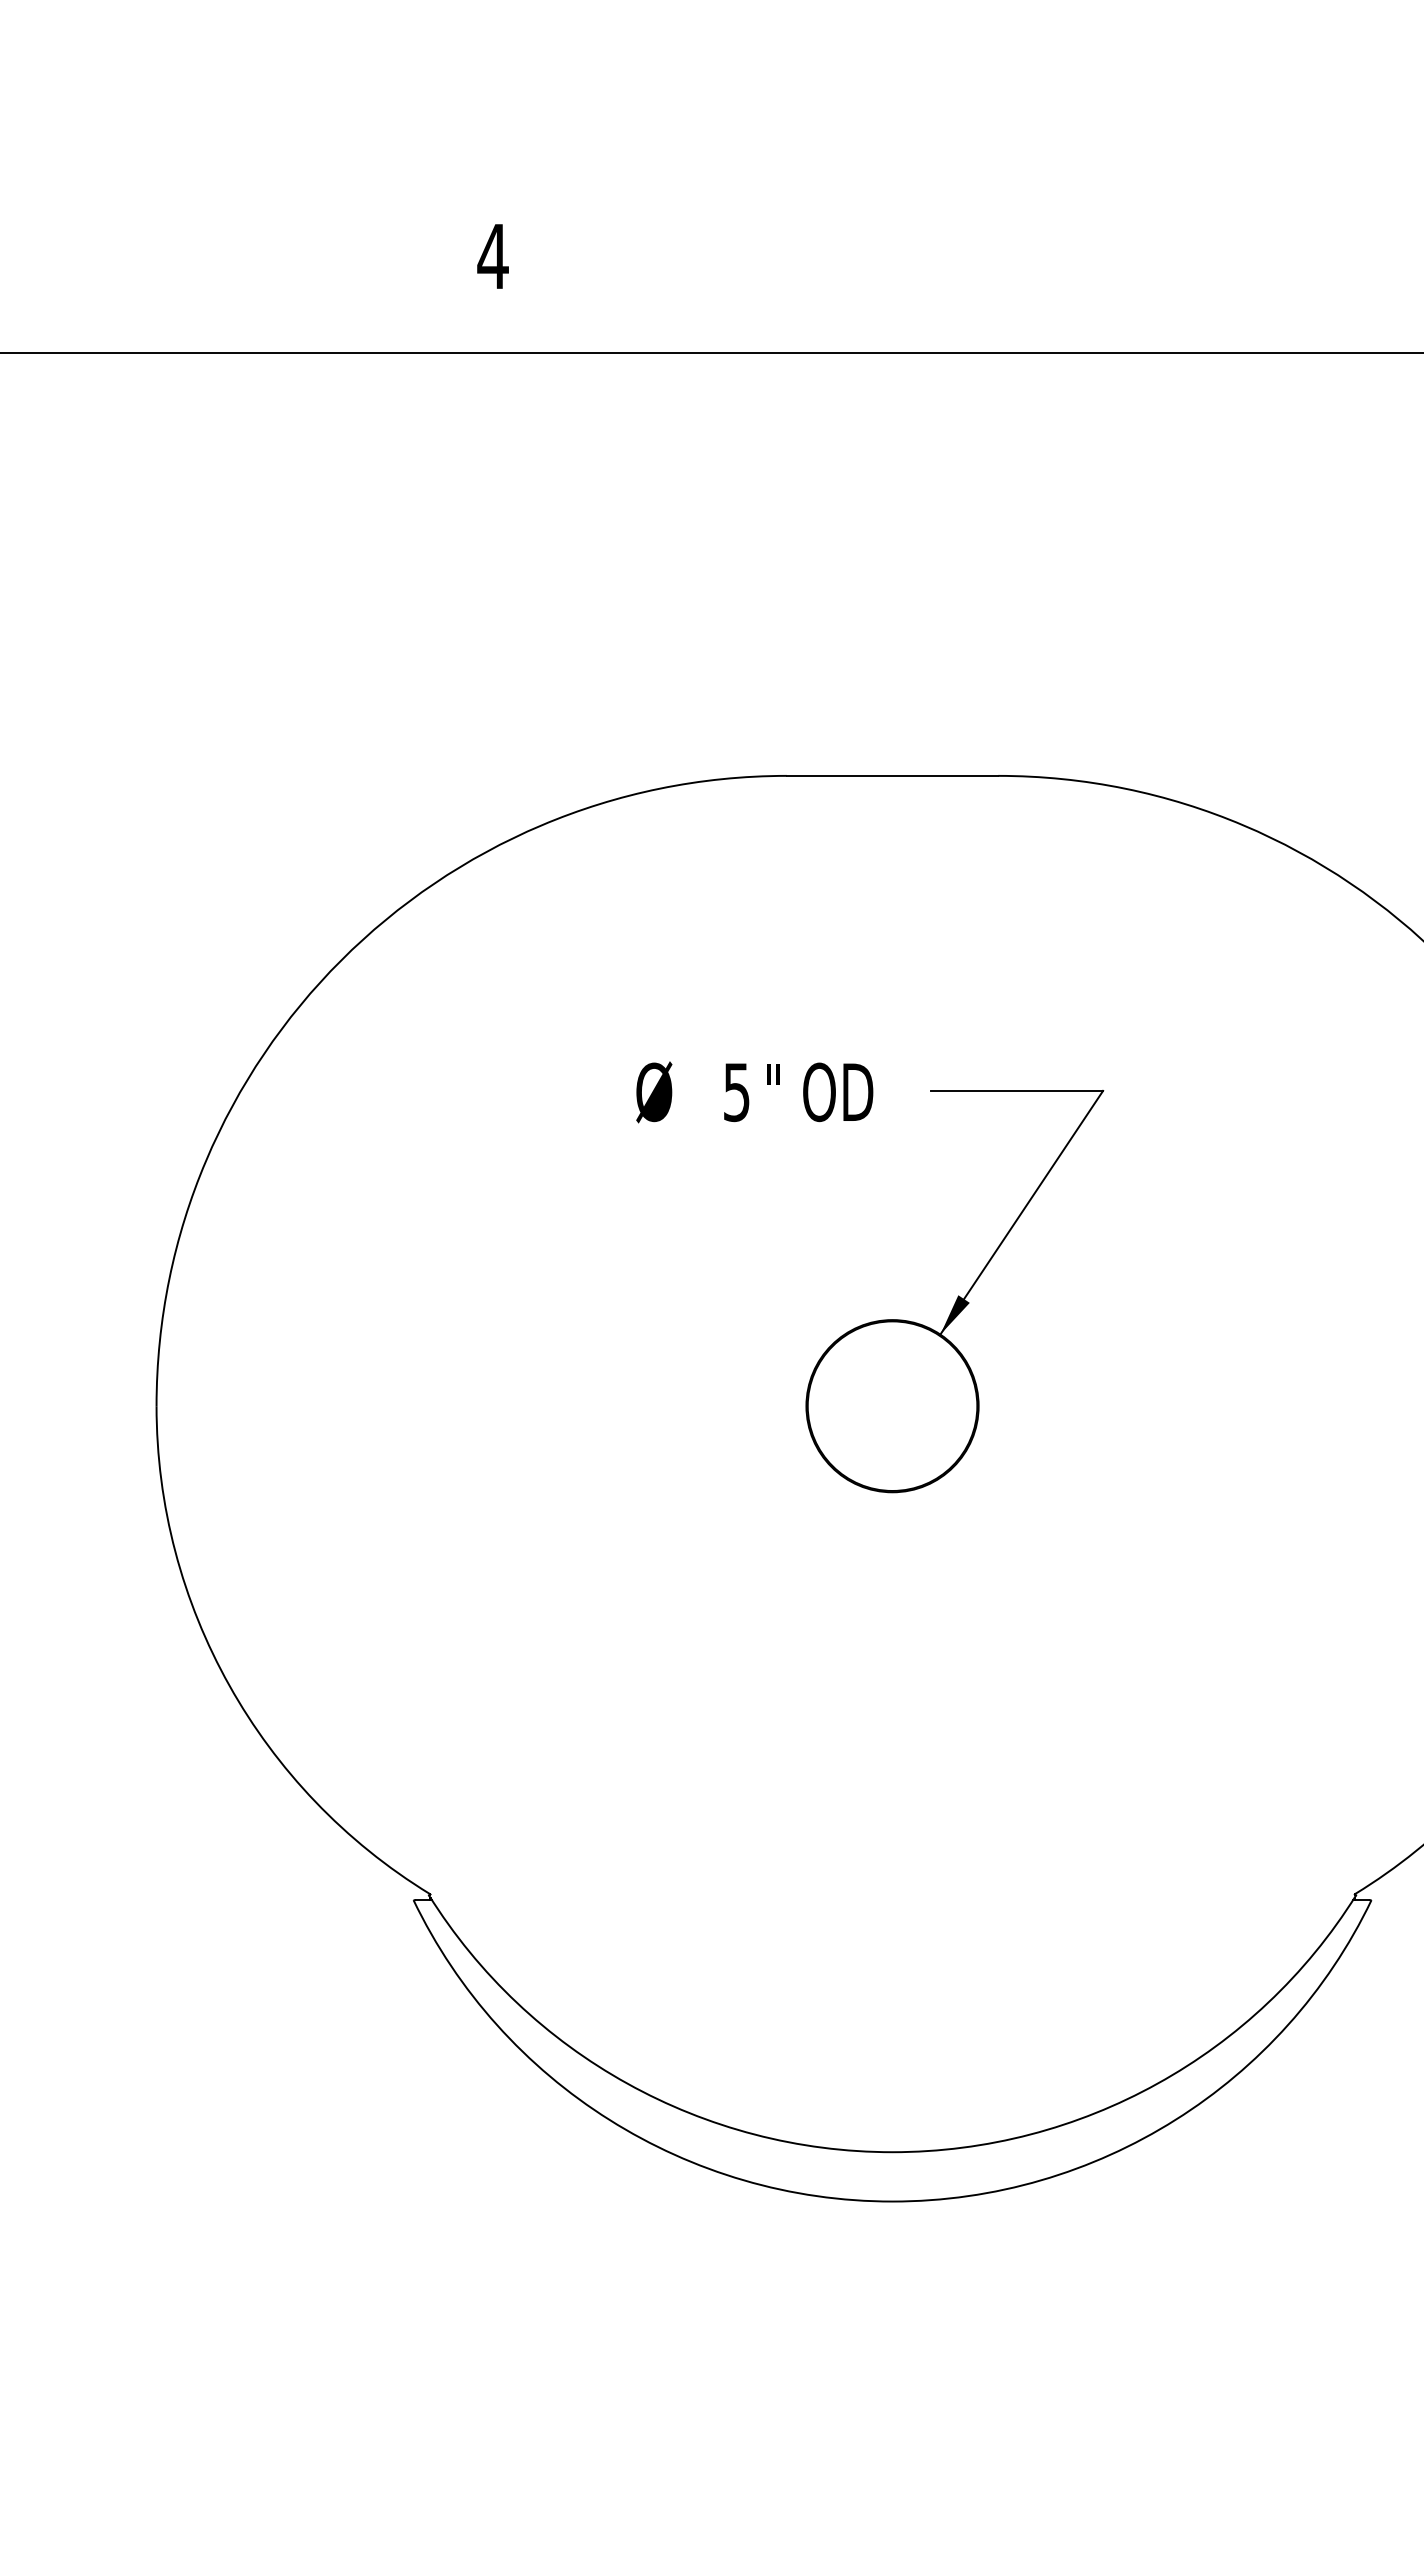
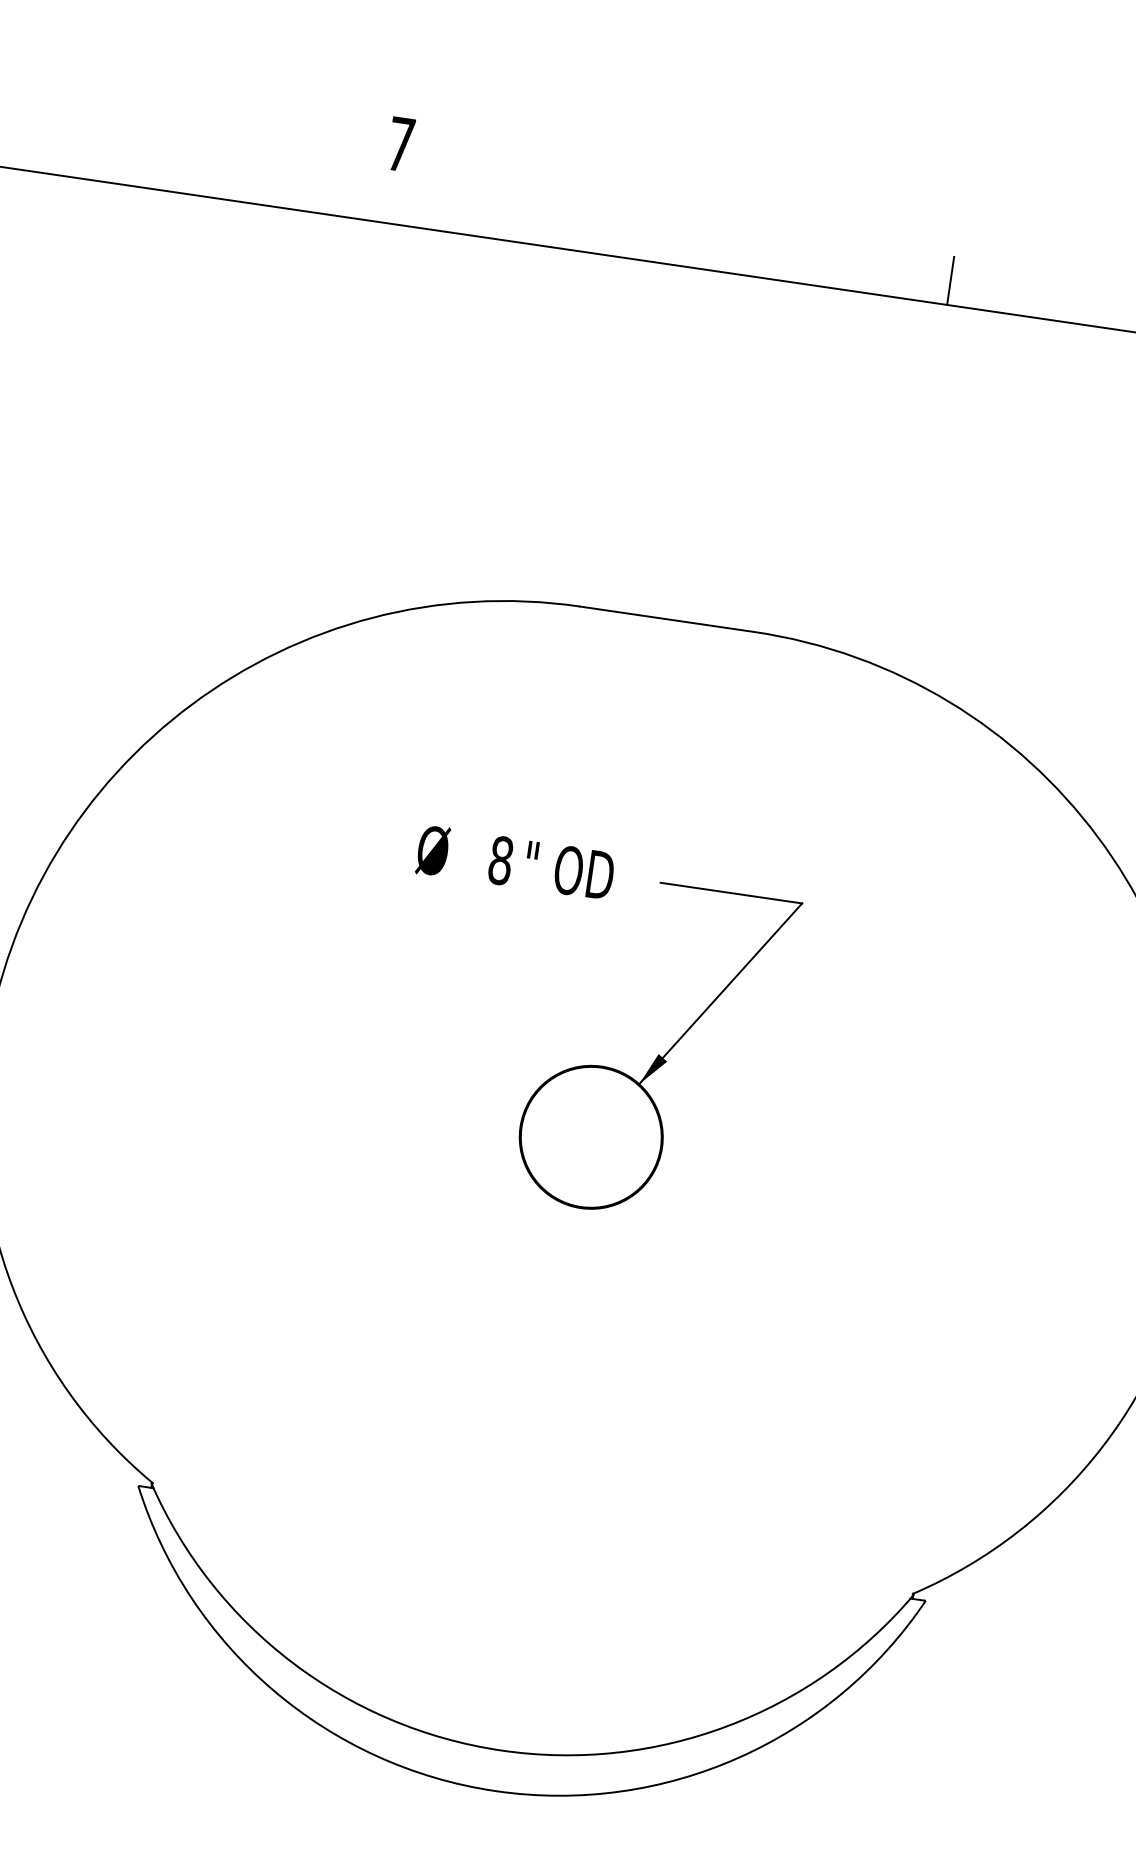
text: (492, 256) -> (400, 144), 4 -> 7
line: (1171, 323) -> (950, 280), added
text: (736, 1092) -> (500, 860), 5 -> 8

